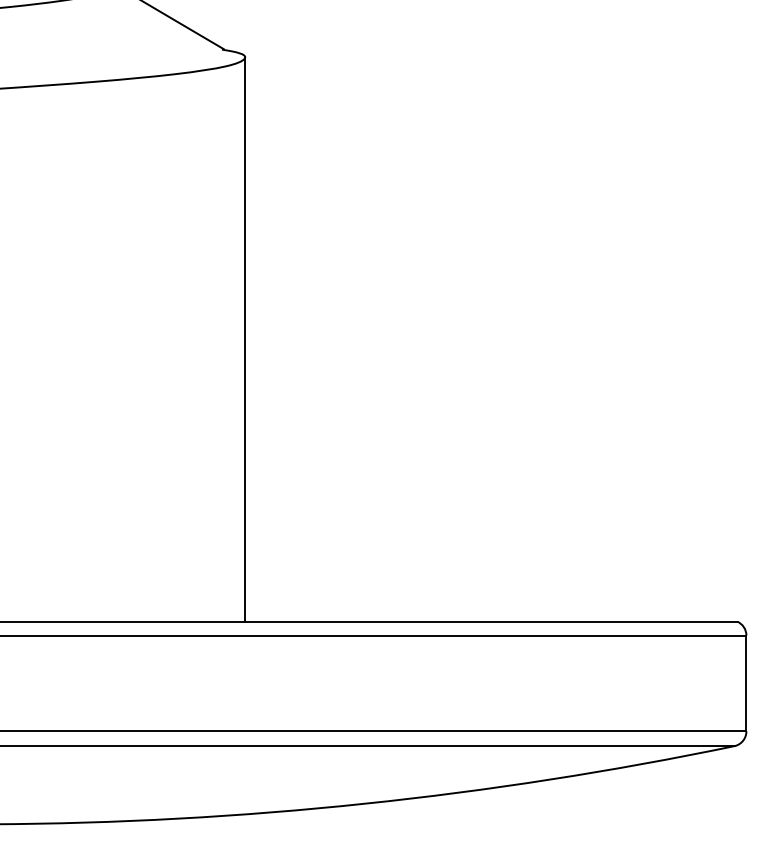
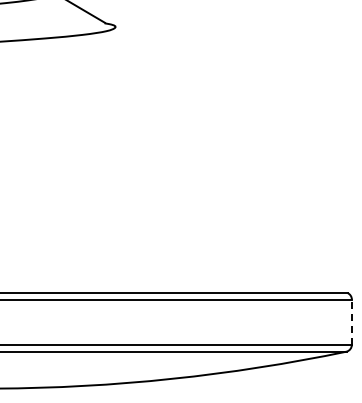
line: (245, 340) -> (115, 160), removed
line: (745, 684) -> (351, 322), solid -> dashed

